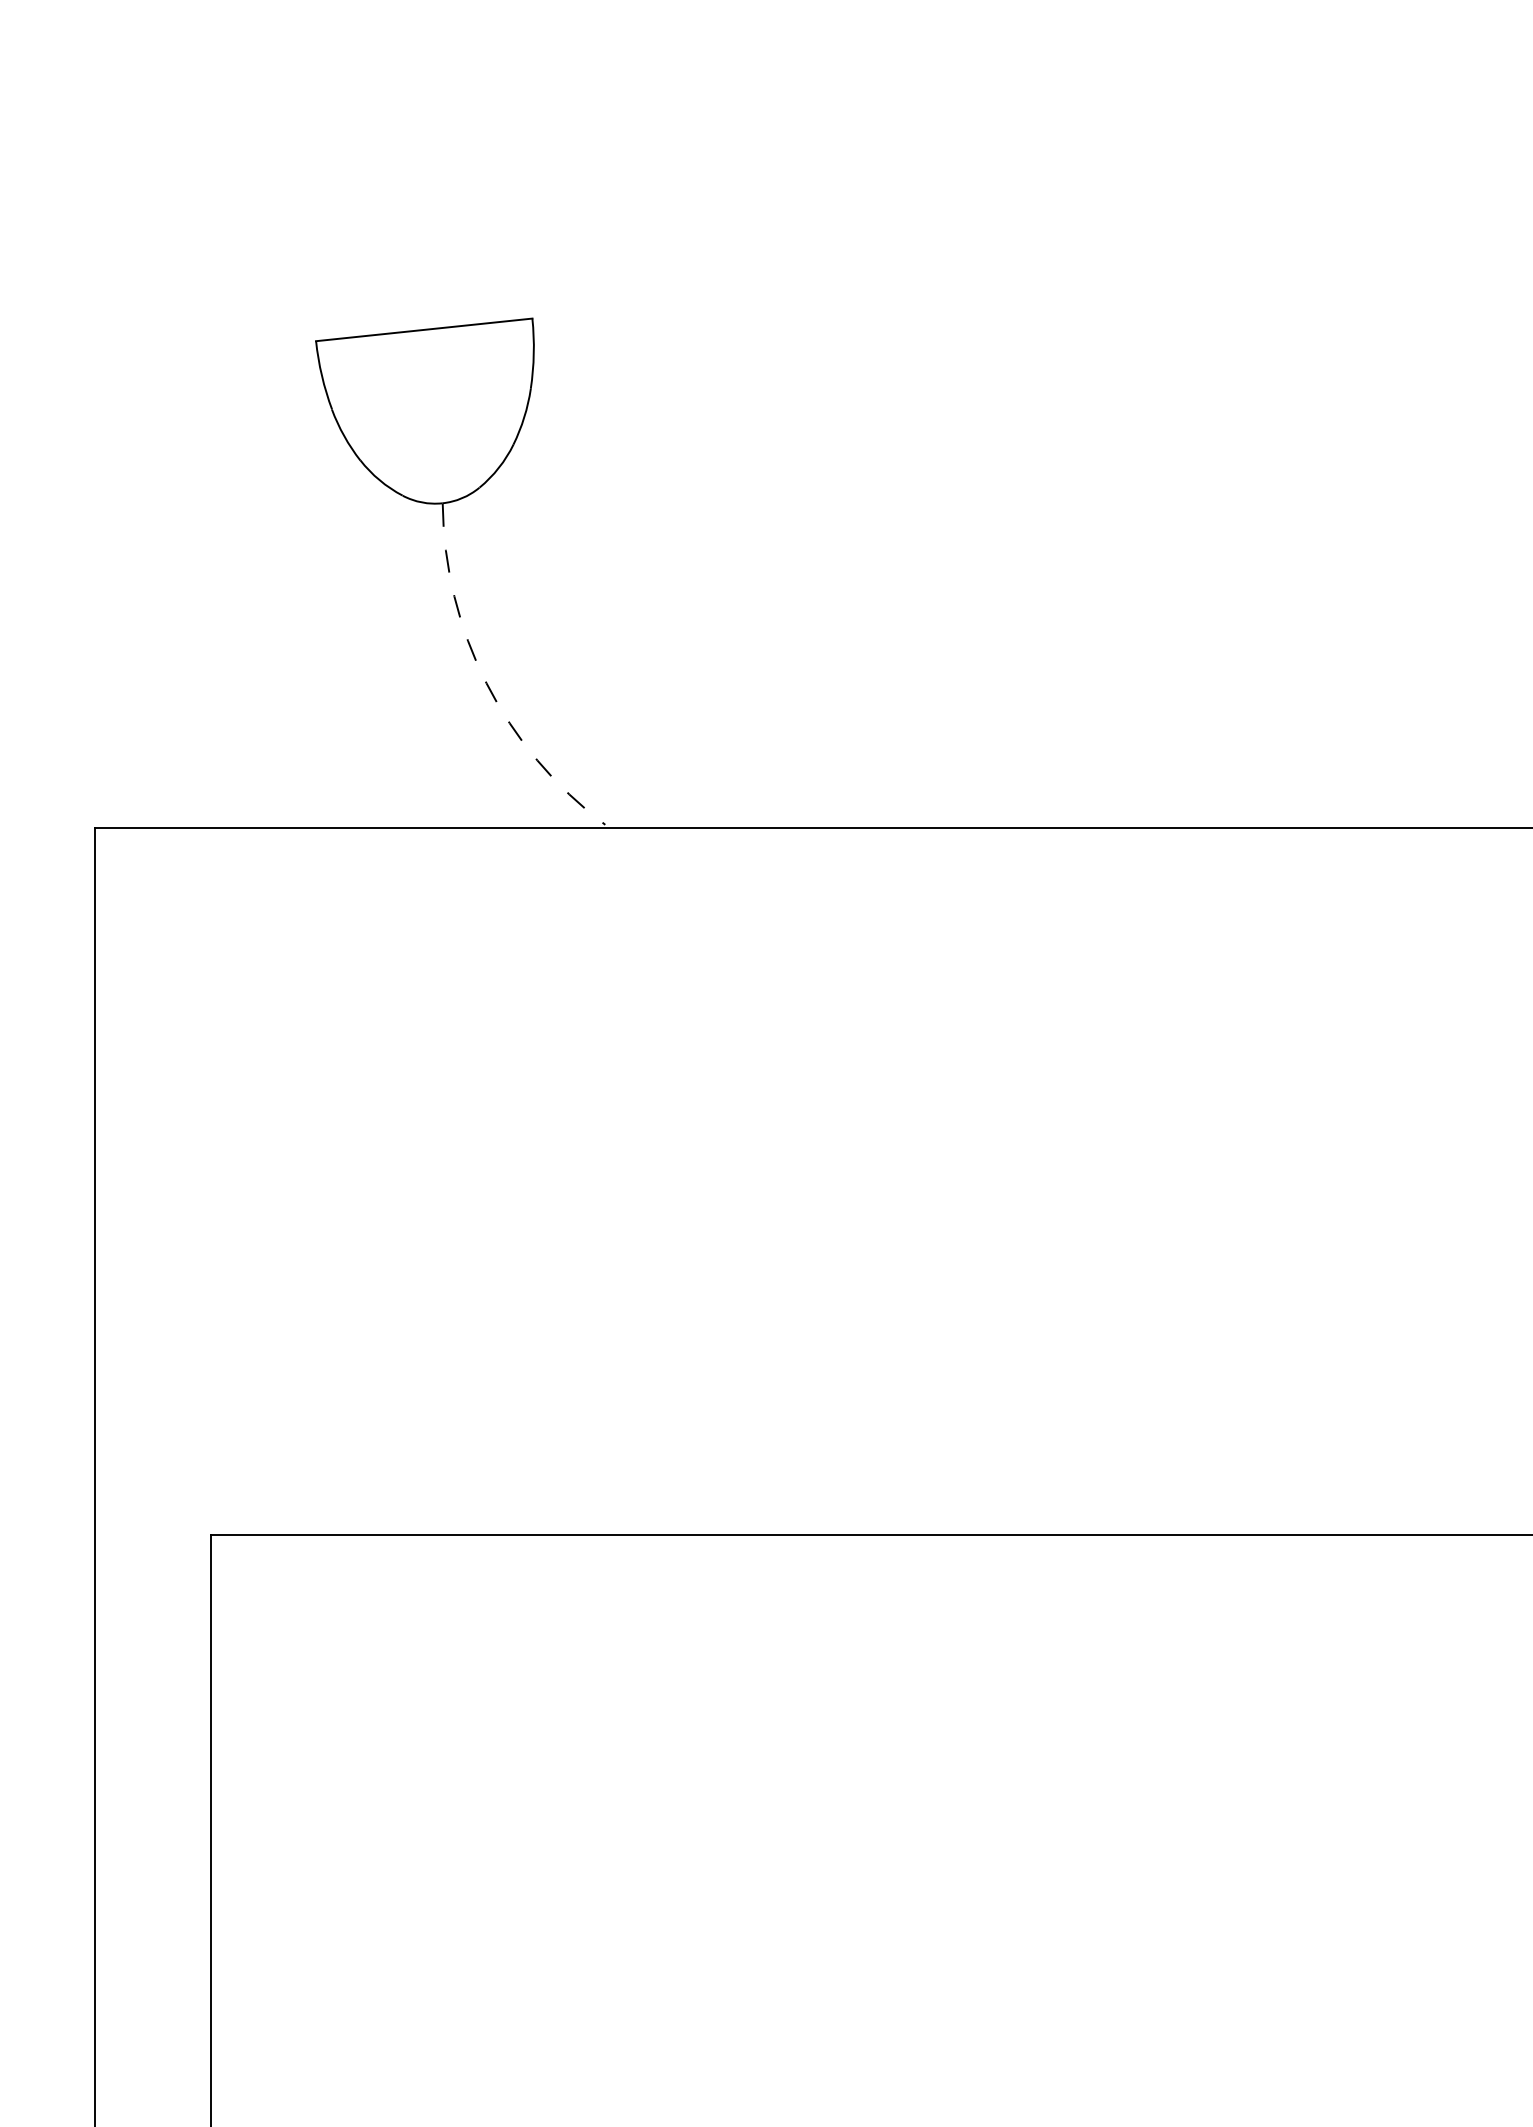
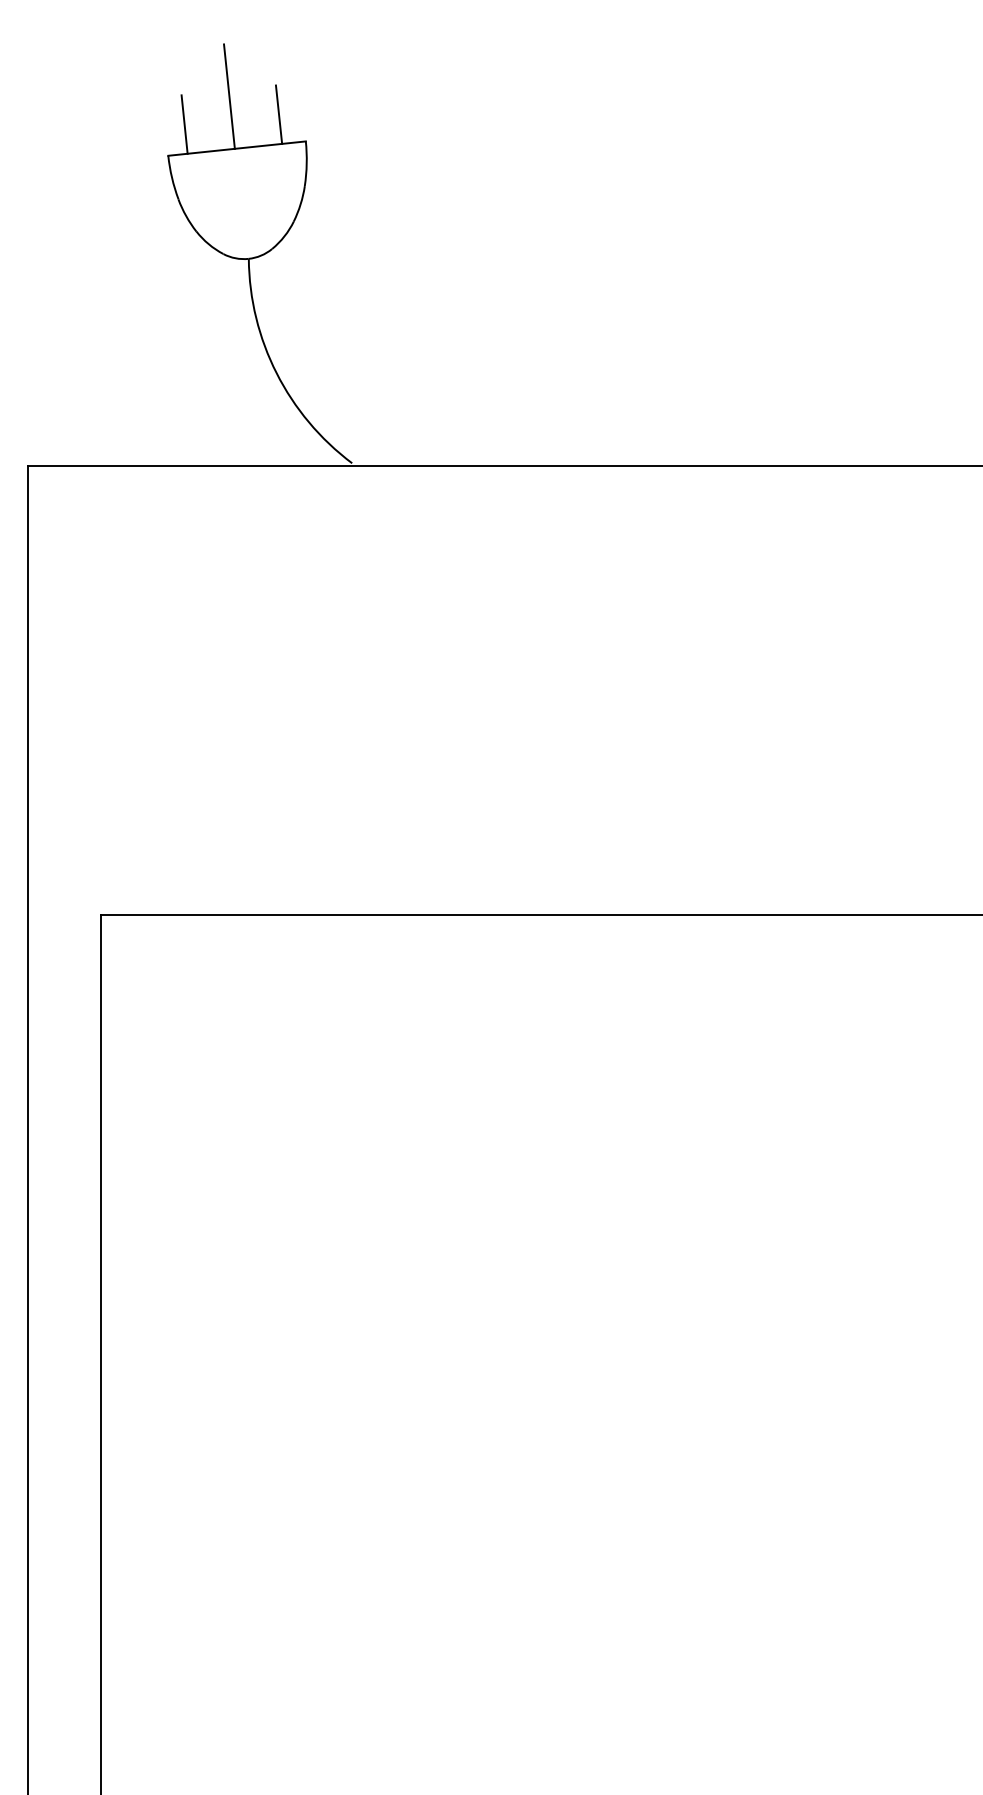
line: (412, 247) -> (229, 96), added
line: (489, 276) -> (278, 114), added
line: (341, 291) -> (184, 124), added
arc: (486, 683) -> (276, 373), dashed -> solid

